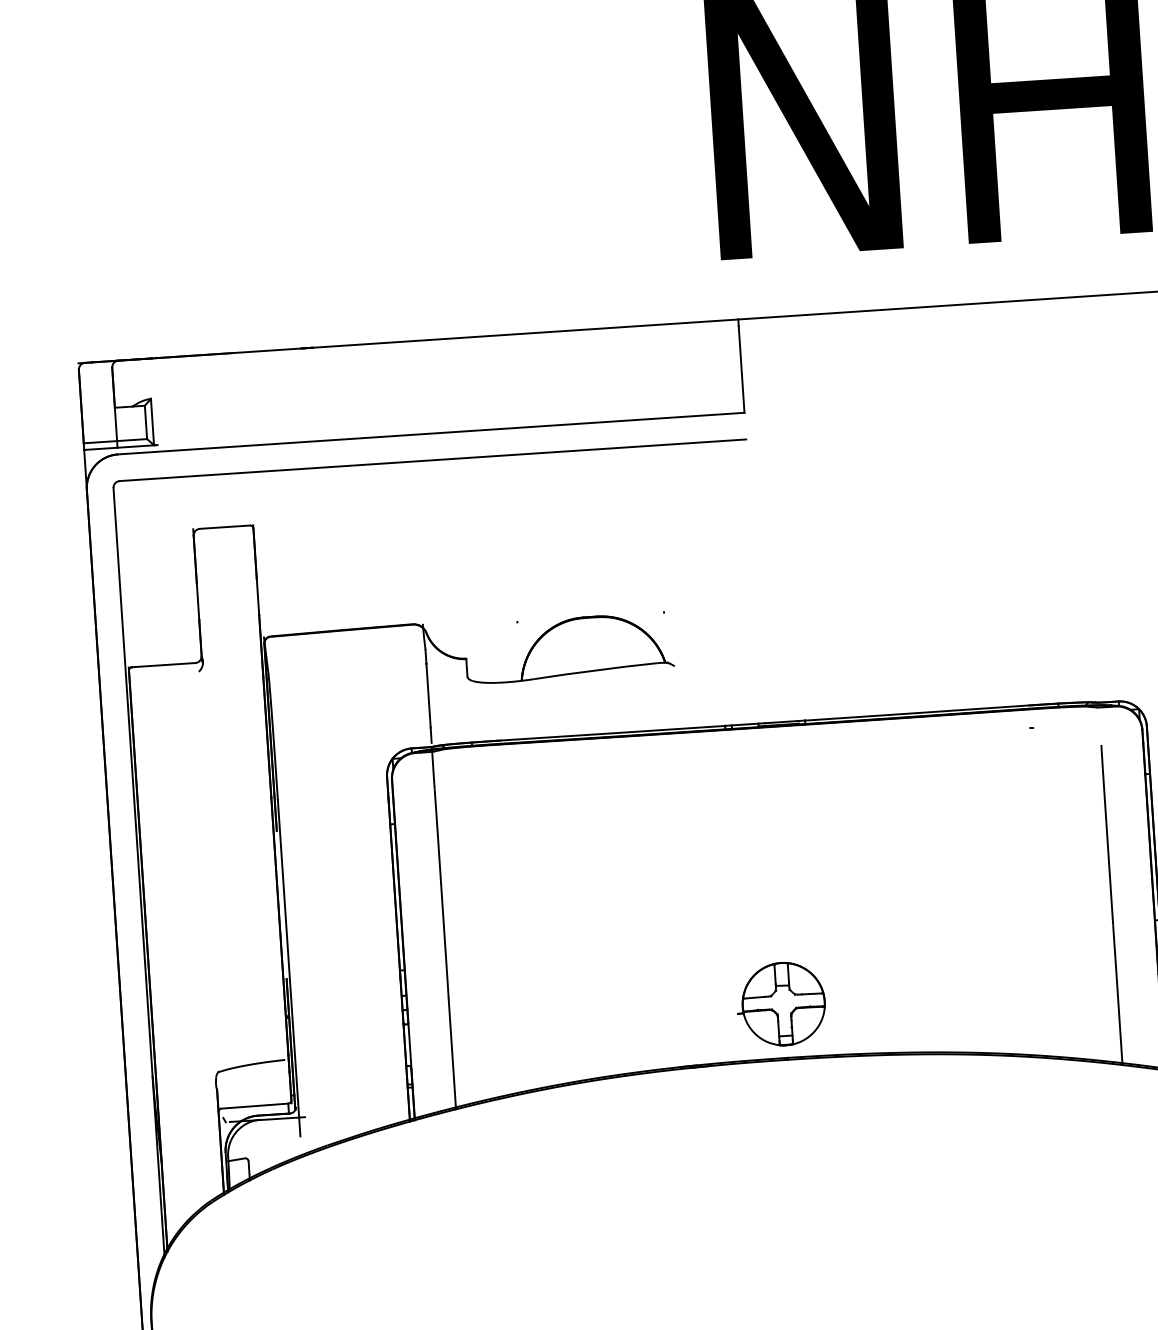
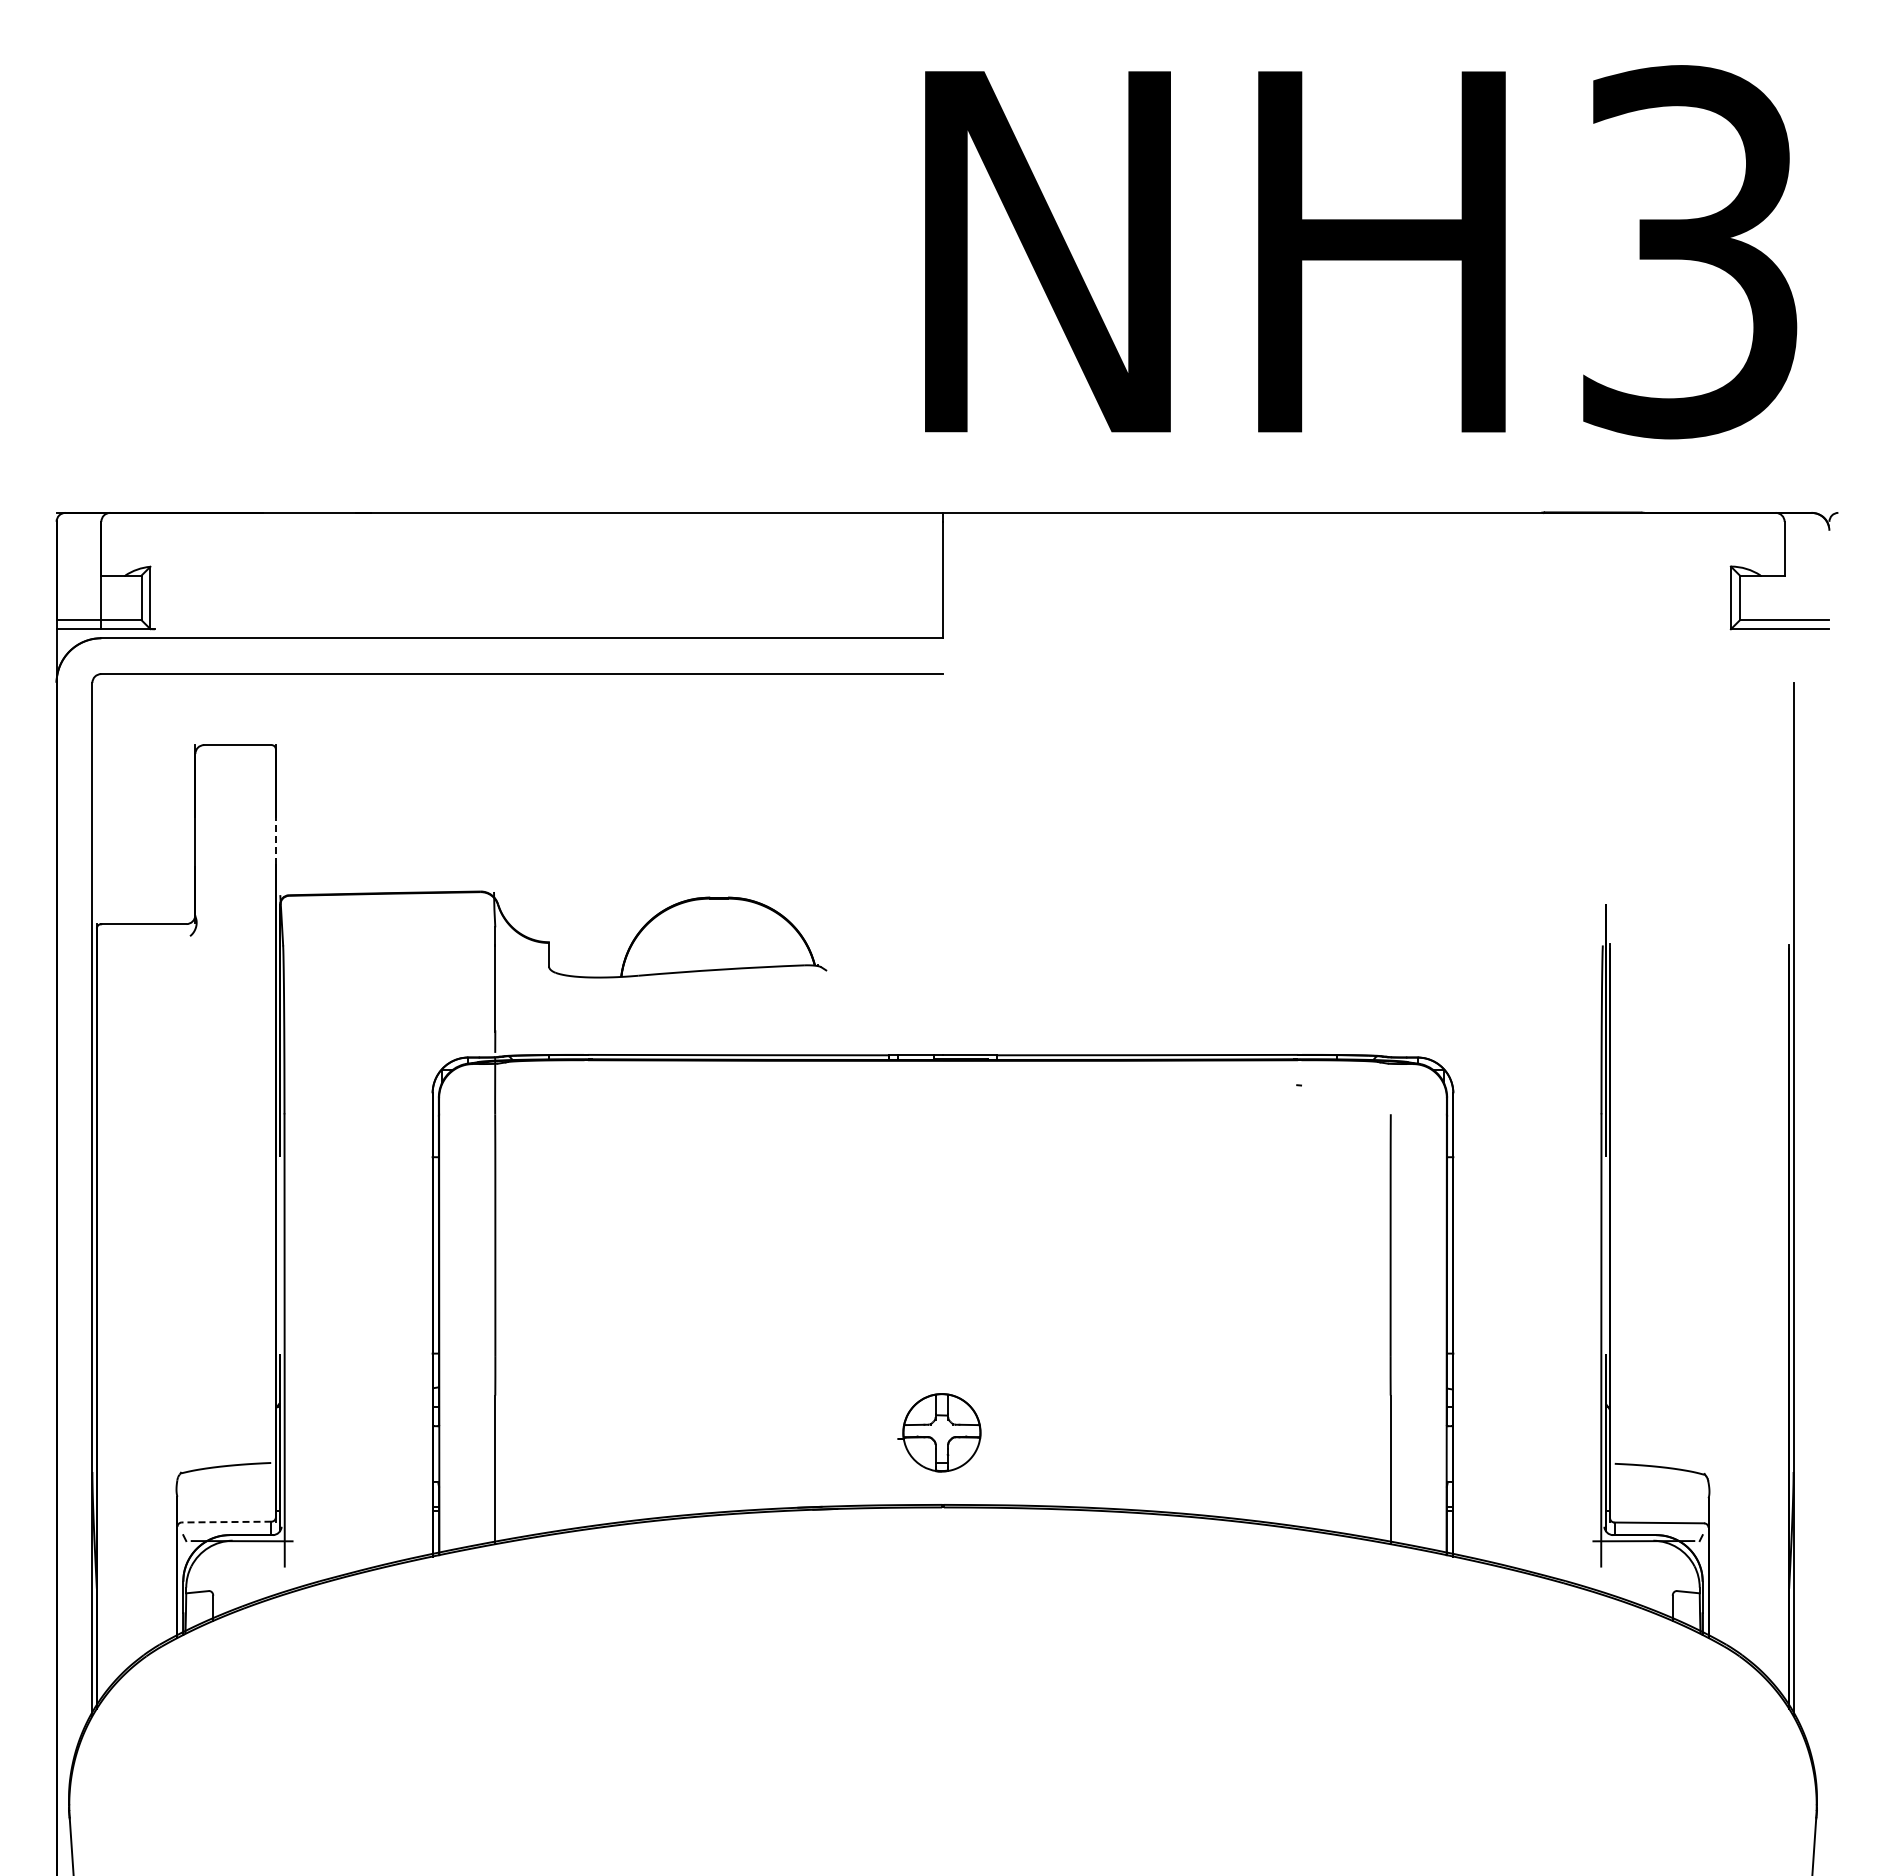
line: (257, 596) -> (275, 840), solid -> dashed
part: (781, 1004) -> (939, 1432), size x0.7
line: (254, 1106) -> (226, 1522), solid -> dashed

